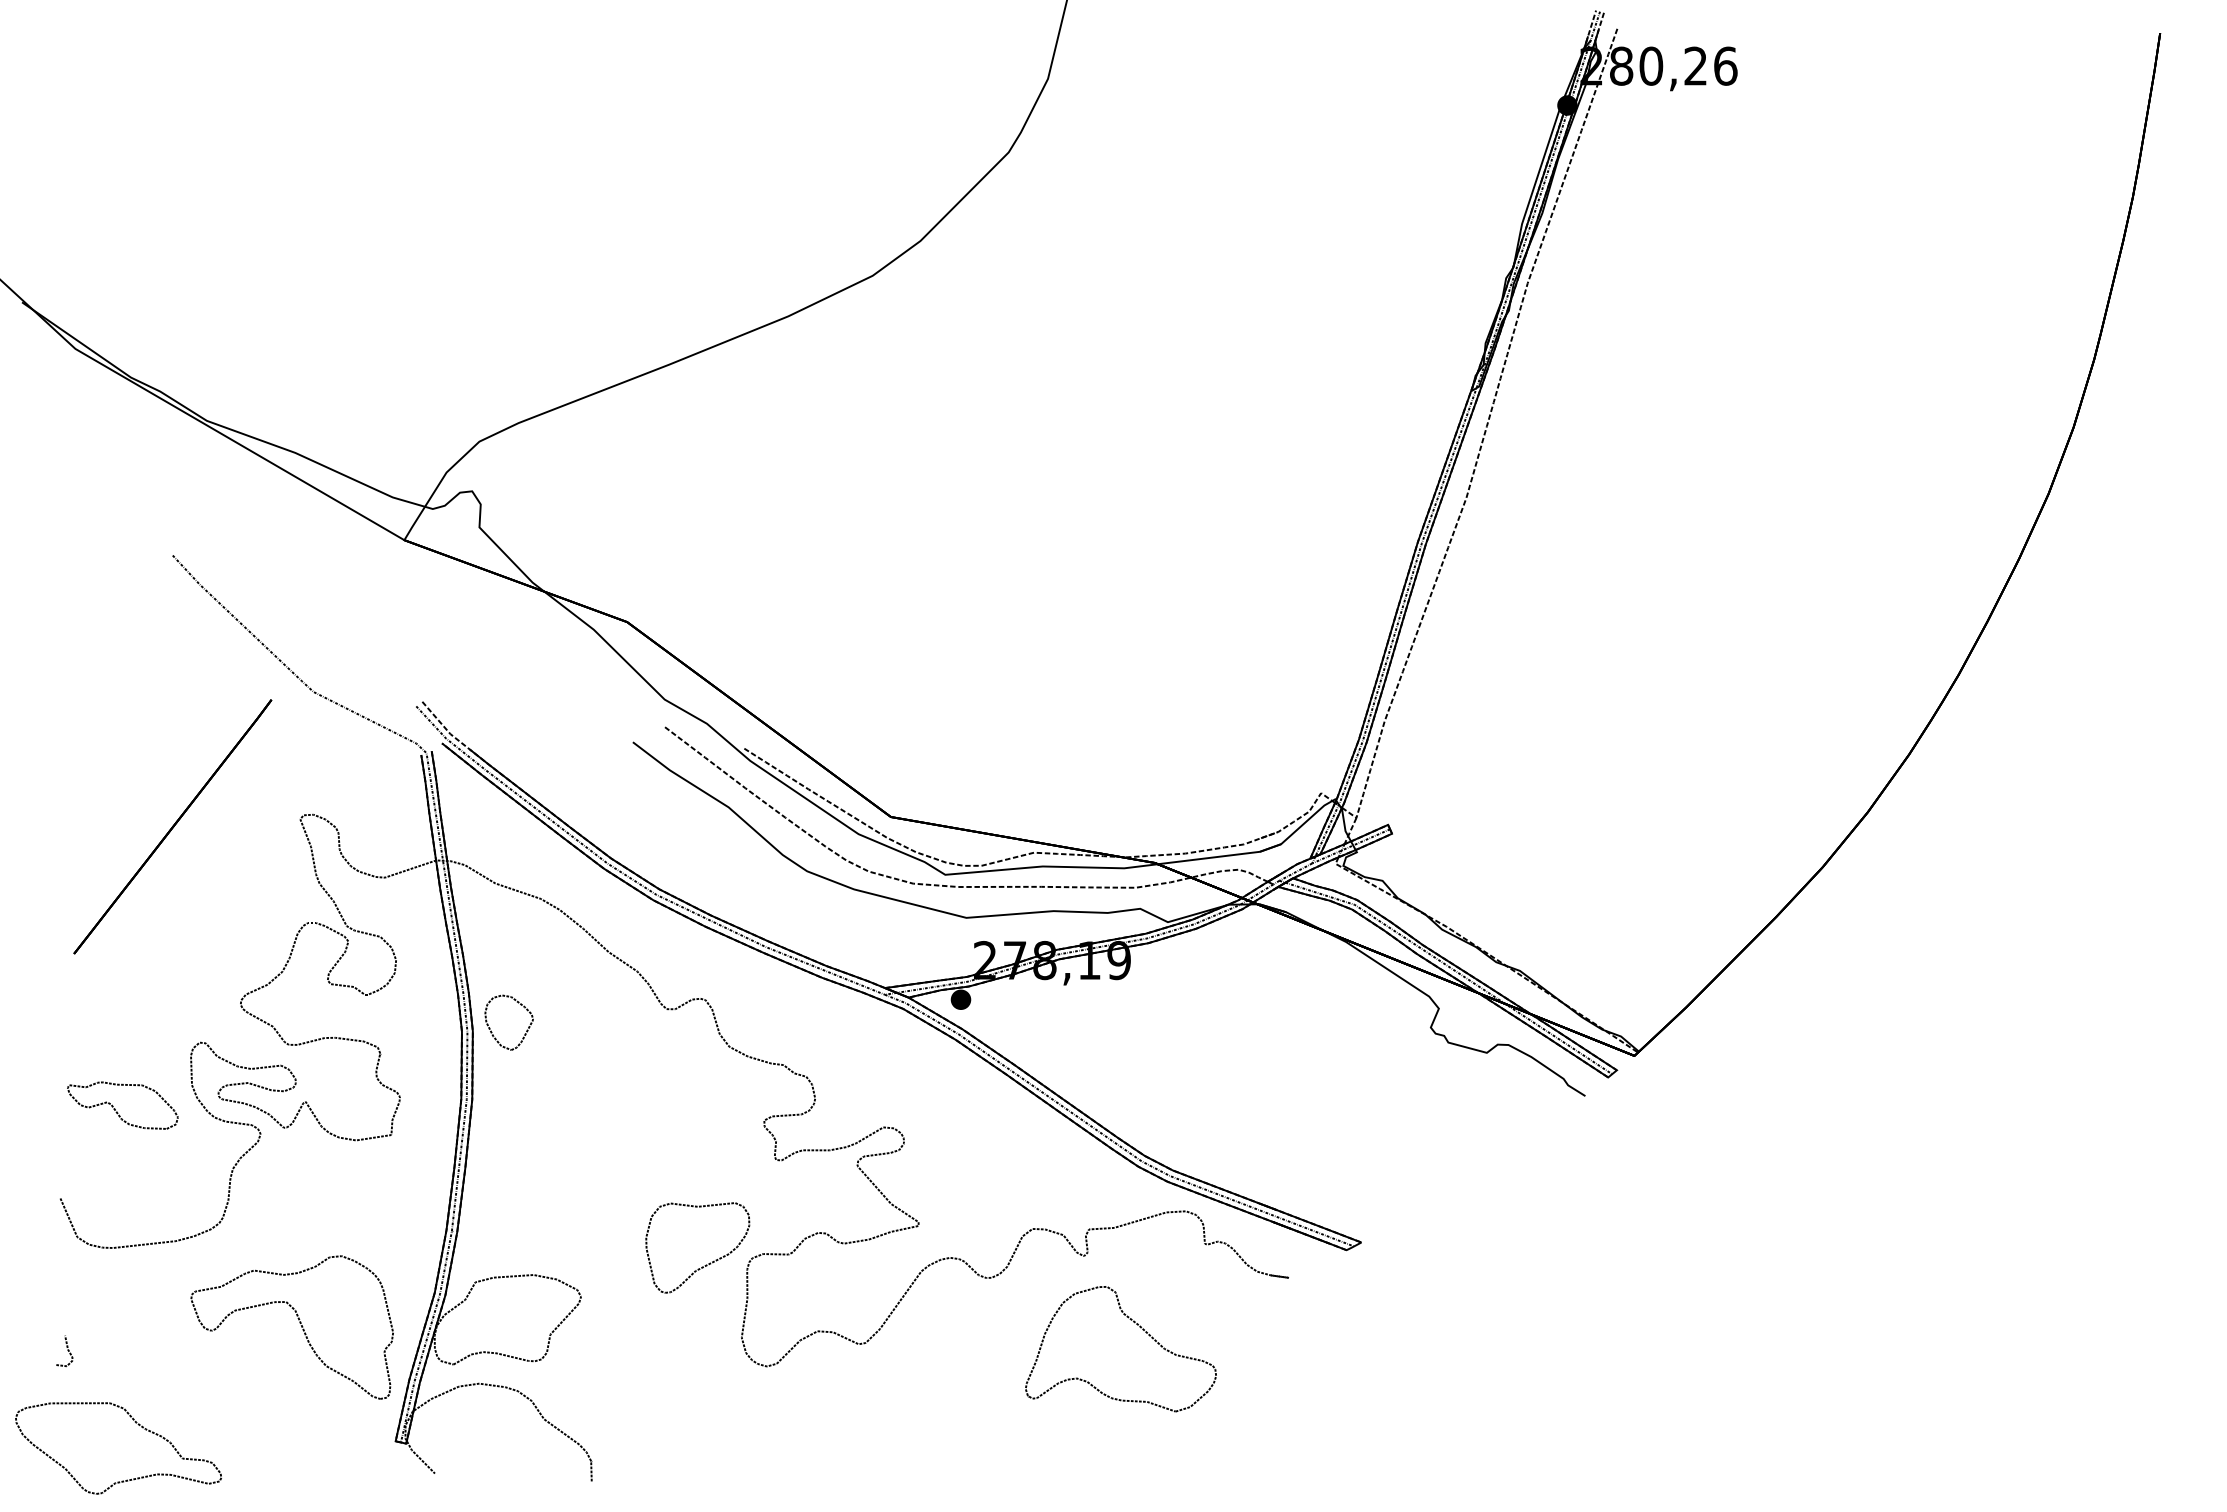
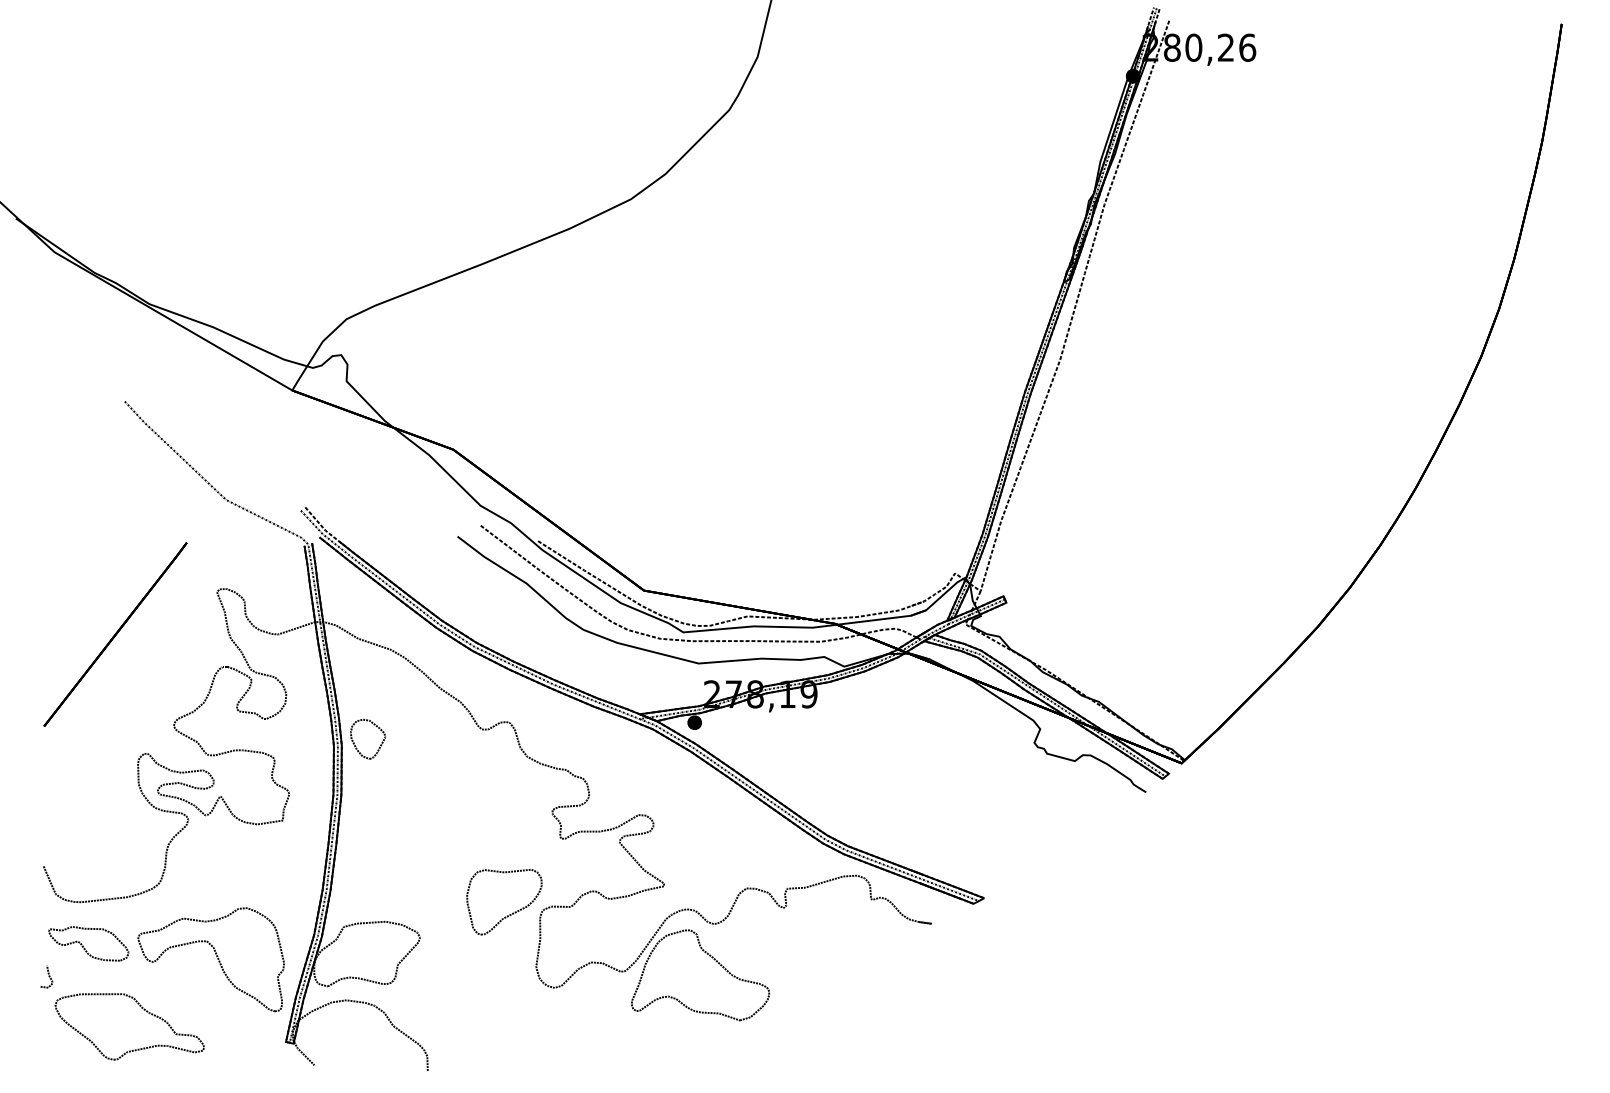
line: (172, 826) -> (115, 634), moved
part: (115, 1108) -> (83, 945), moved
part: (1140, 1328) -> (714, 960), moved
part: (135, 1423) -> (142, 1008), moved

